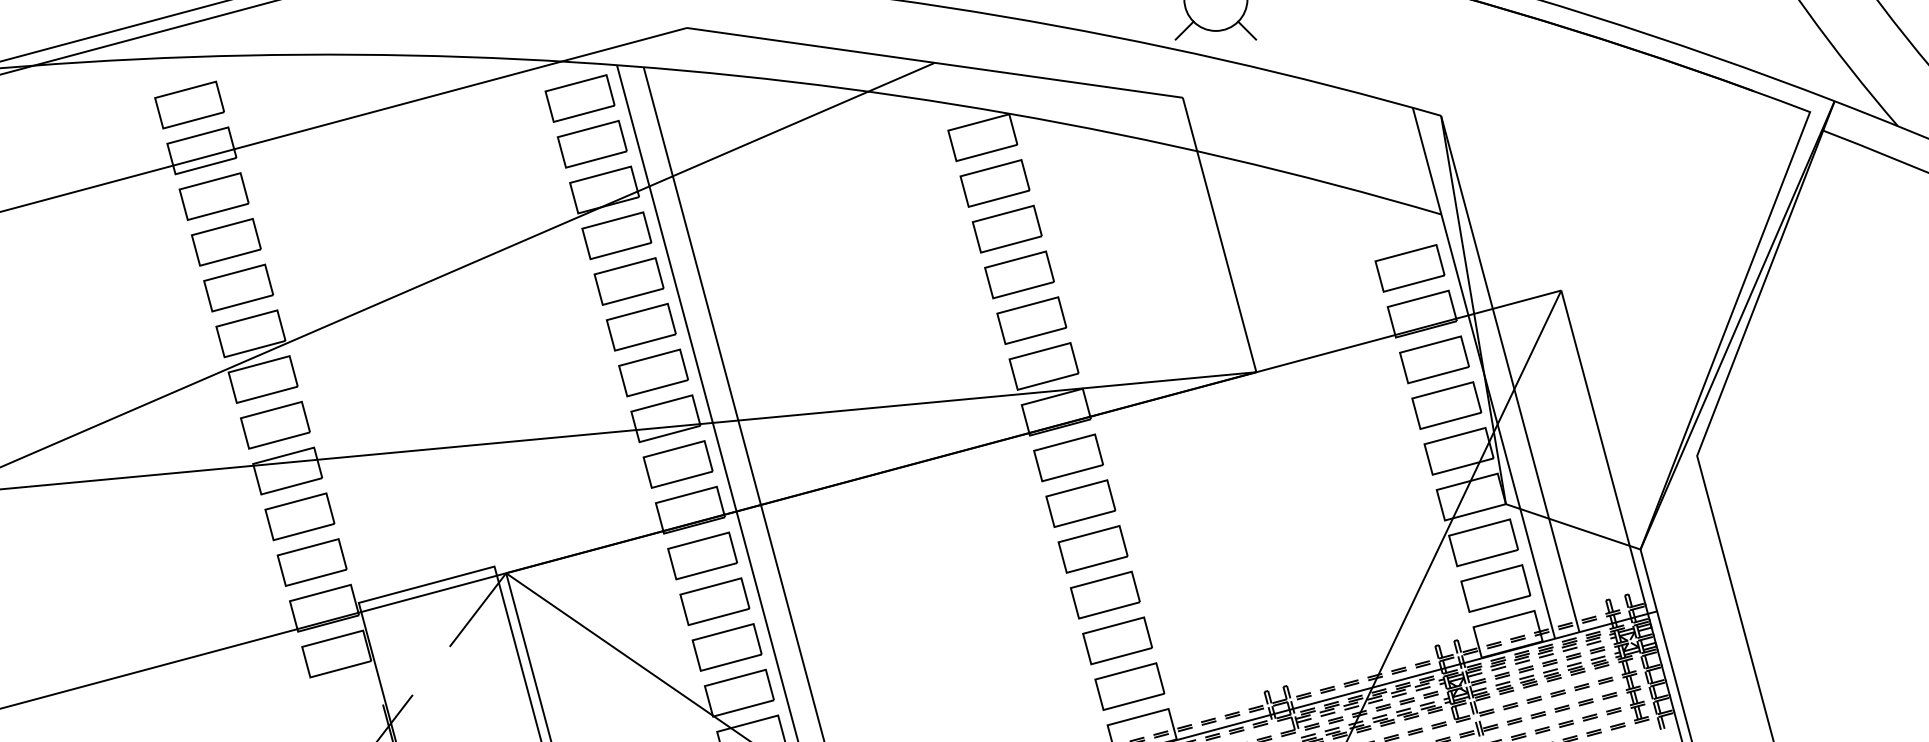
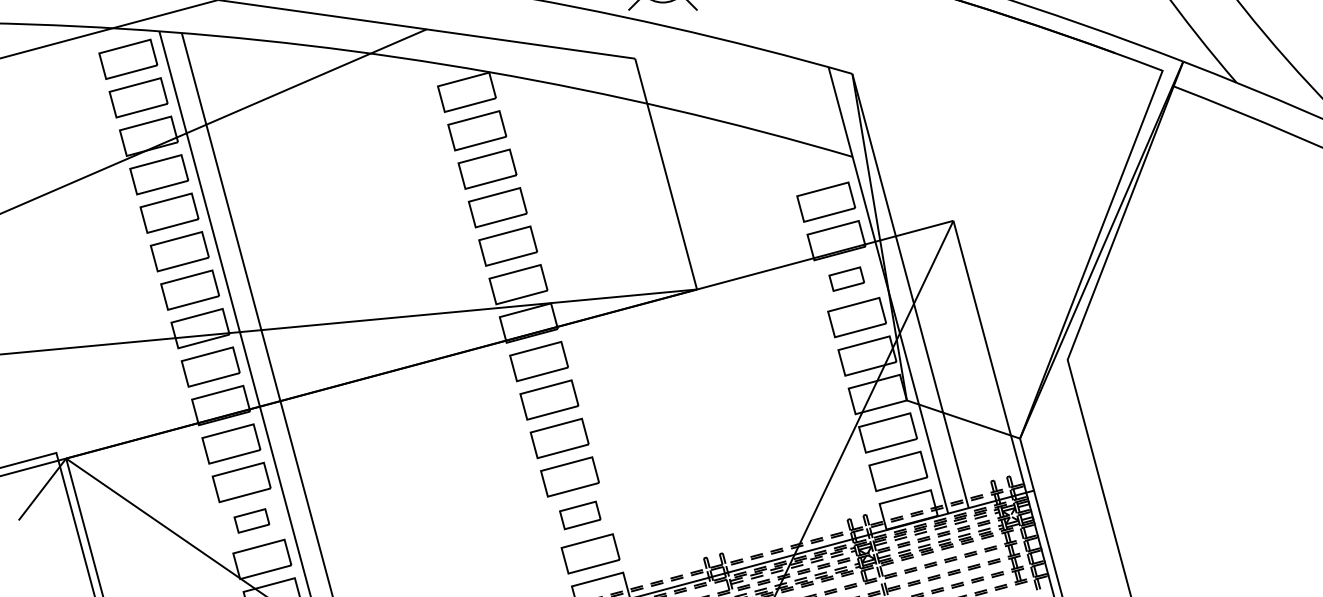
part: (1434, 359) -> (846, 278), size x0.6
part: (1117, 640) -> (580, 515), size x0.7
part: (726, 647) -> (251, 520), size x0.6

